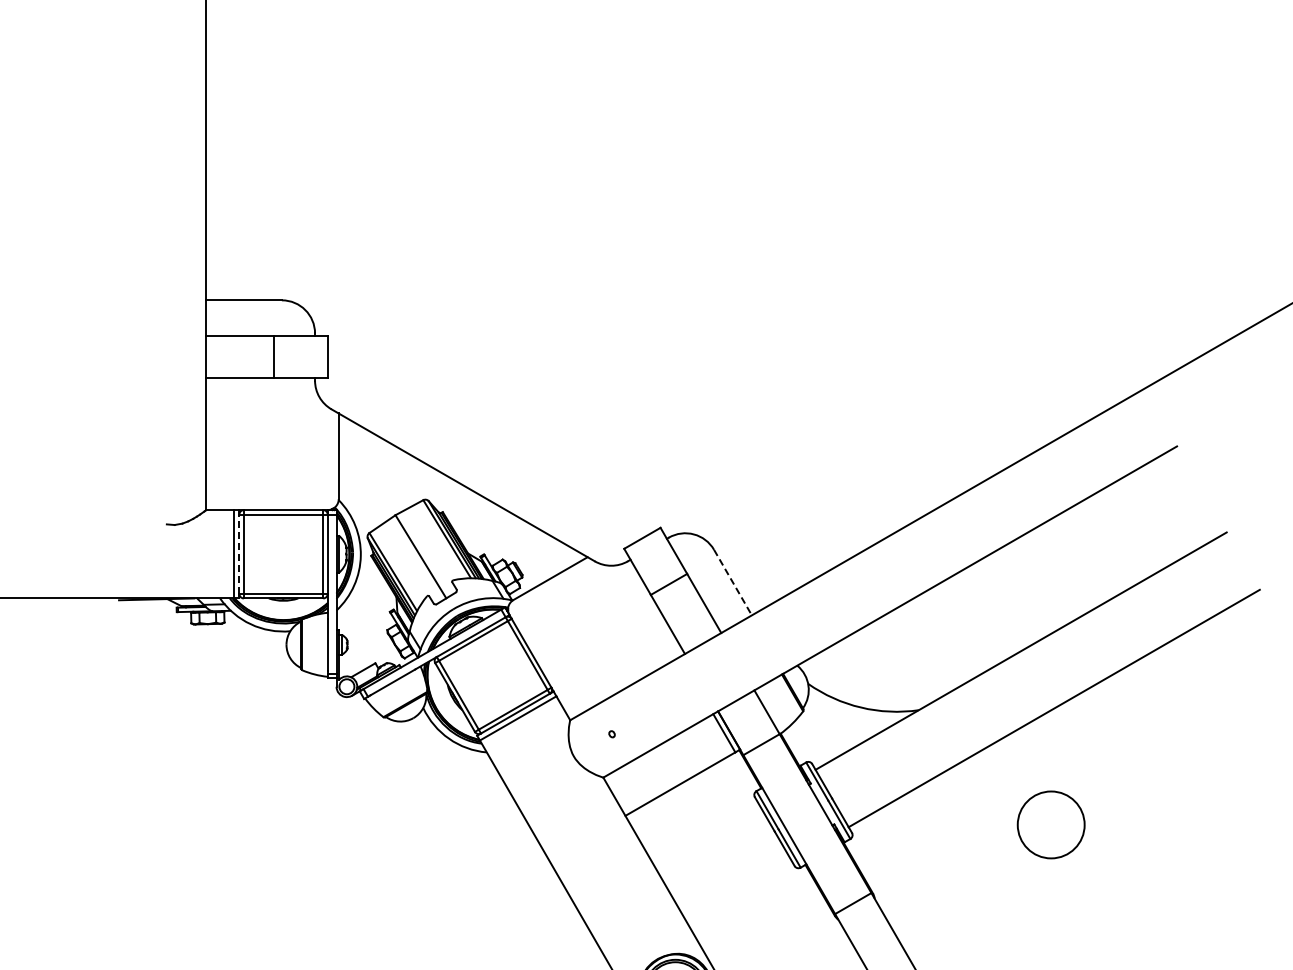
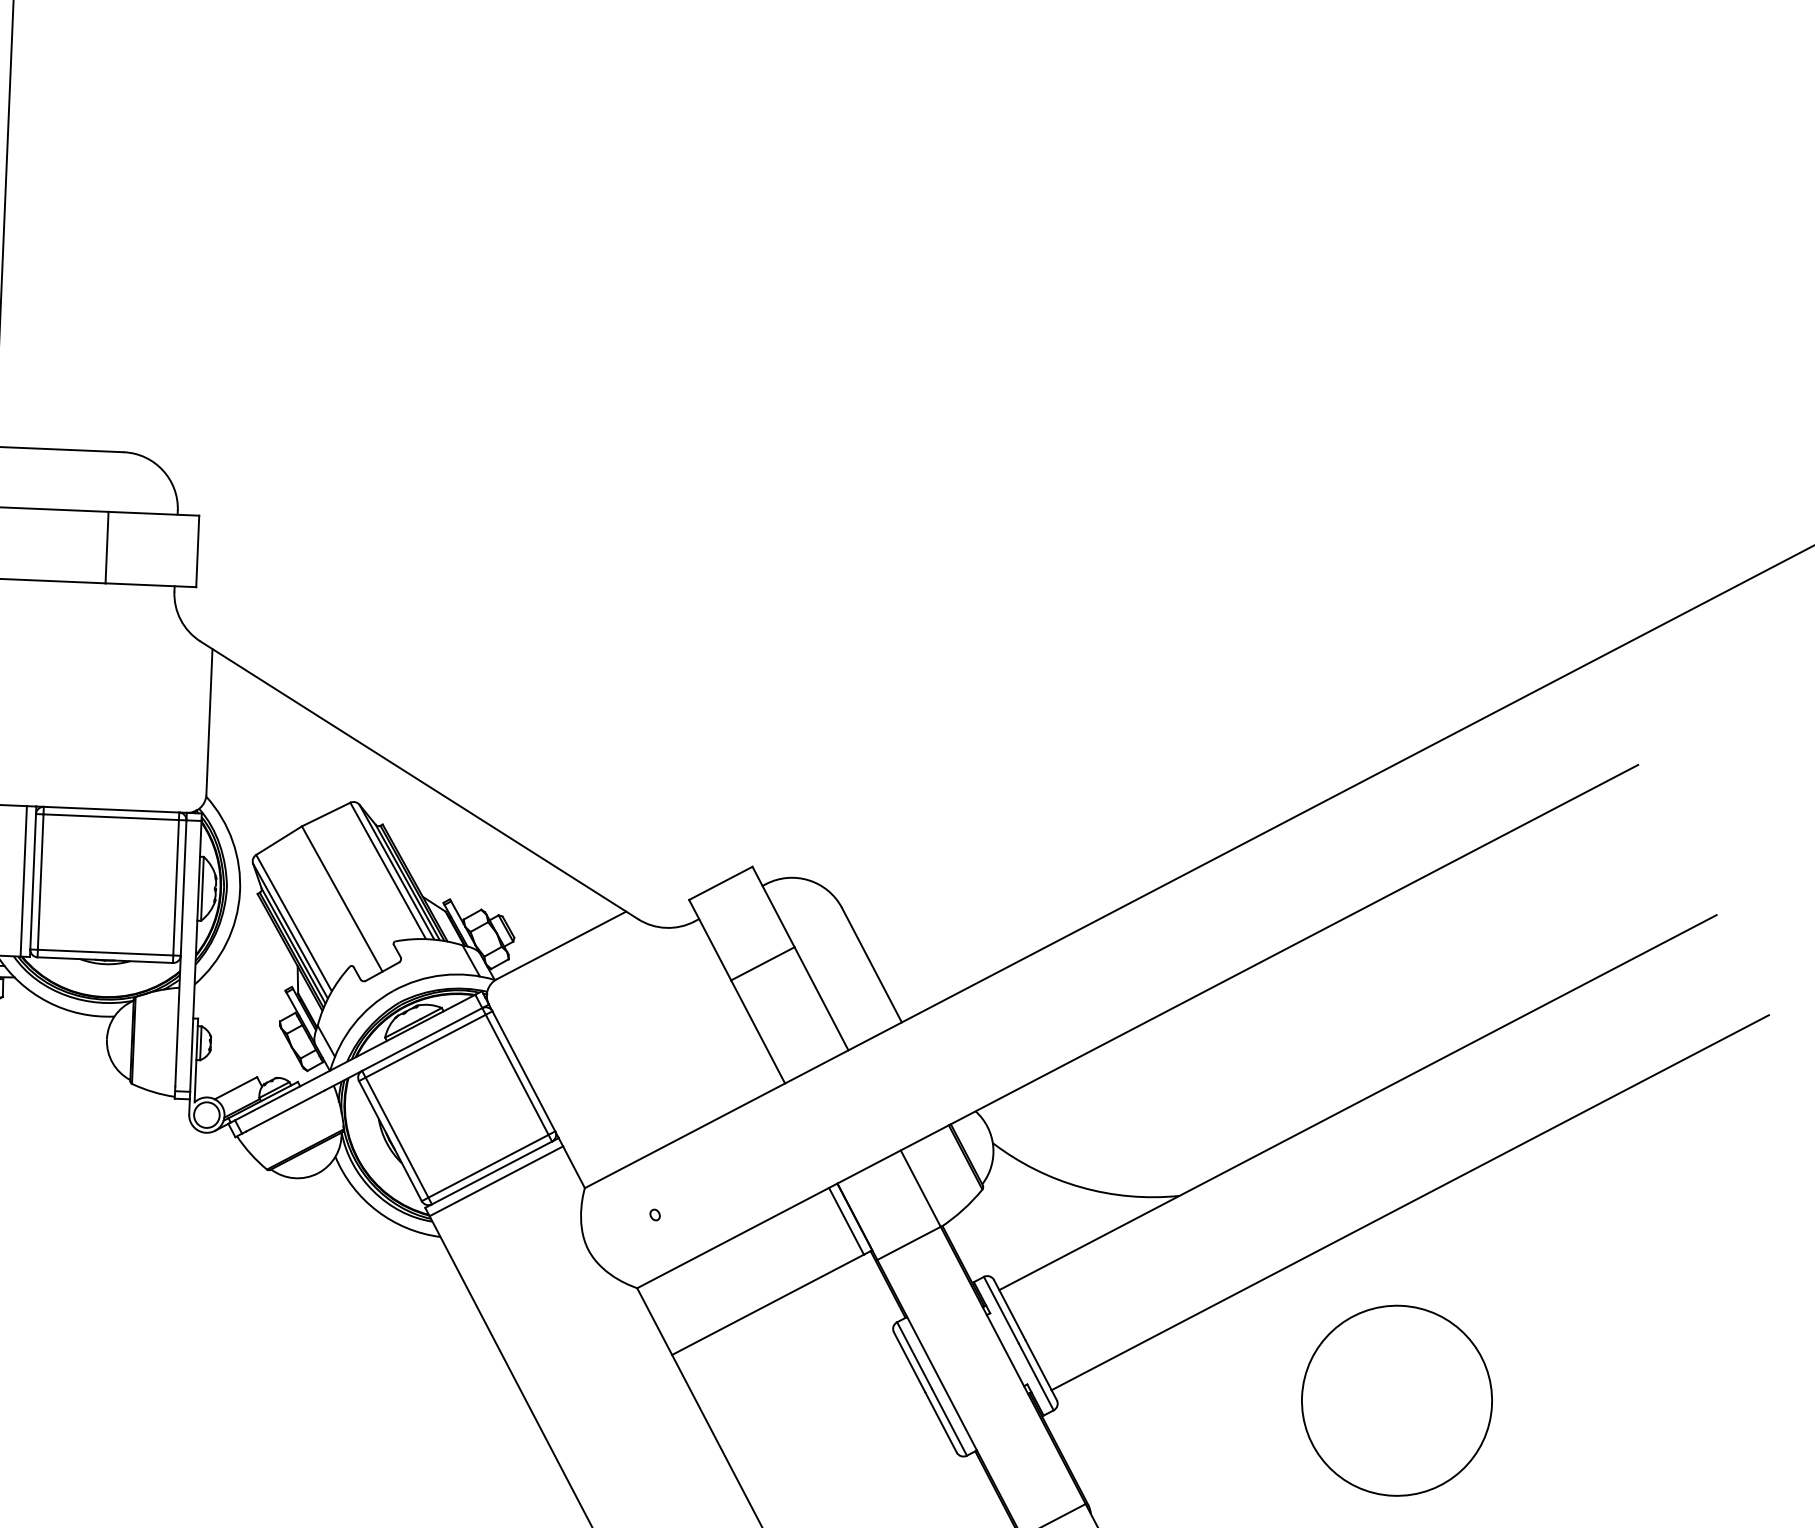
line: (239, 554) -> (33, 882), dashed -> solid
line: (732, 582) -> (871, 965), dashed -> solid
circle: (1050, 824) -> (1395, 1400), size x1.67

